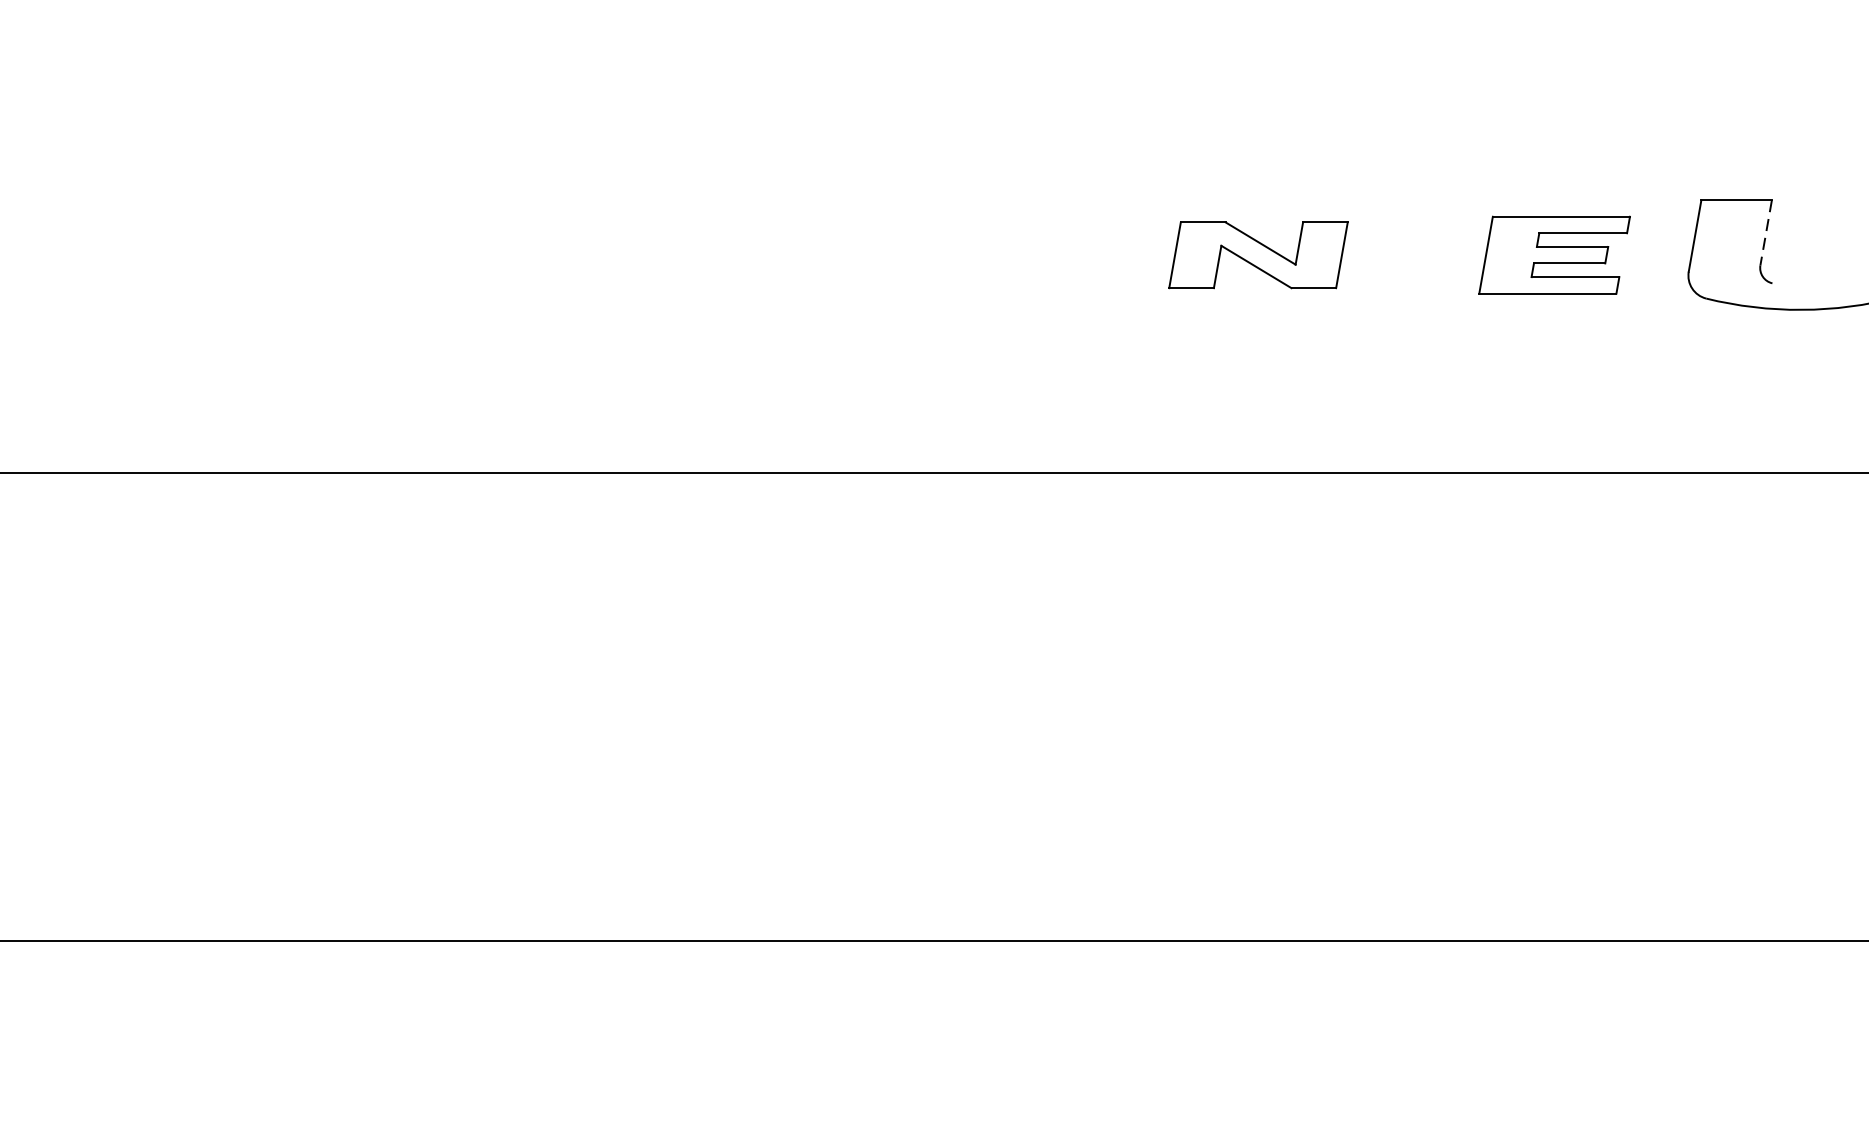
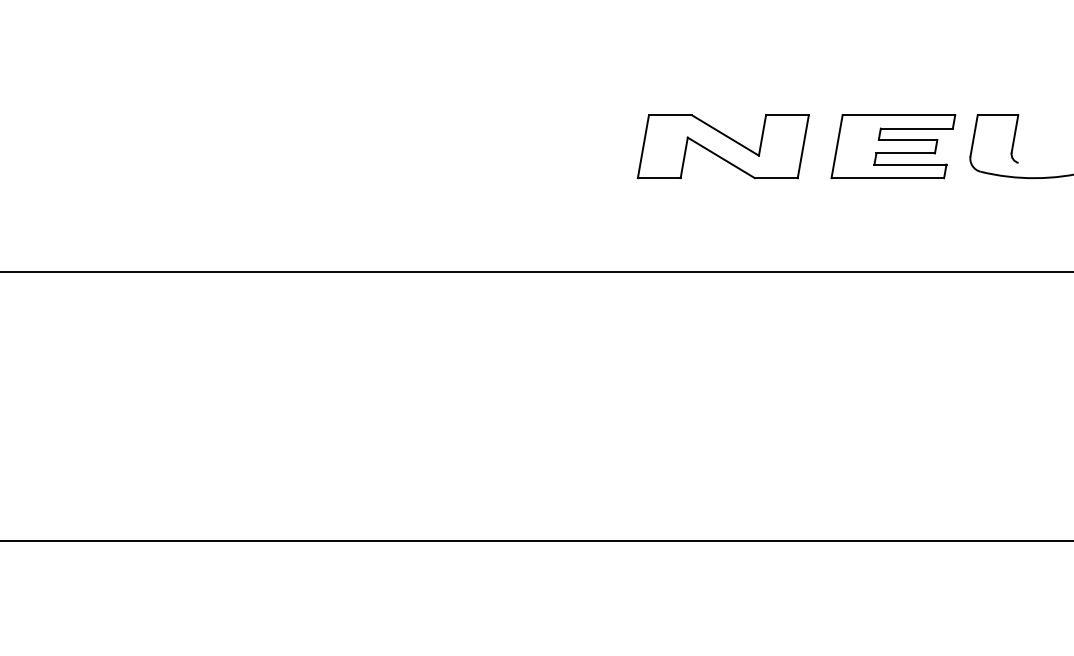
line: (1765, 233) -> (1014, 134), dashed -> solid
part: (1257, 254) -> (722, 146), size x1.67
part: (1554, 254) -> (893, 146), size x1.43

